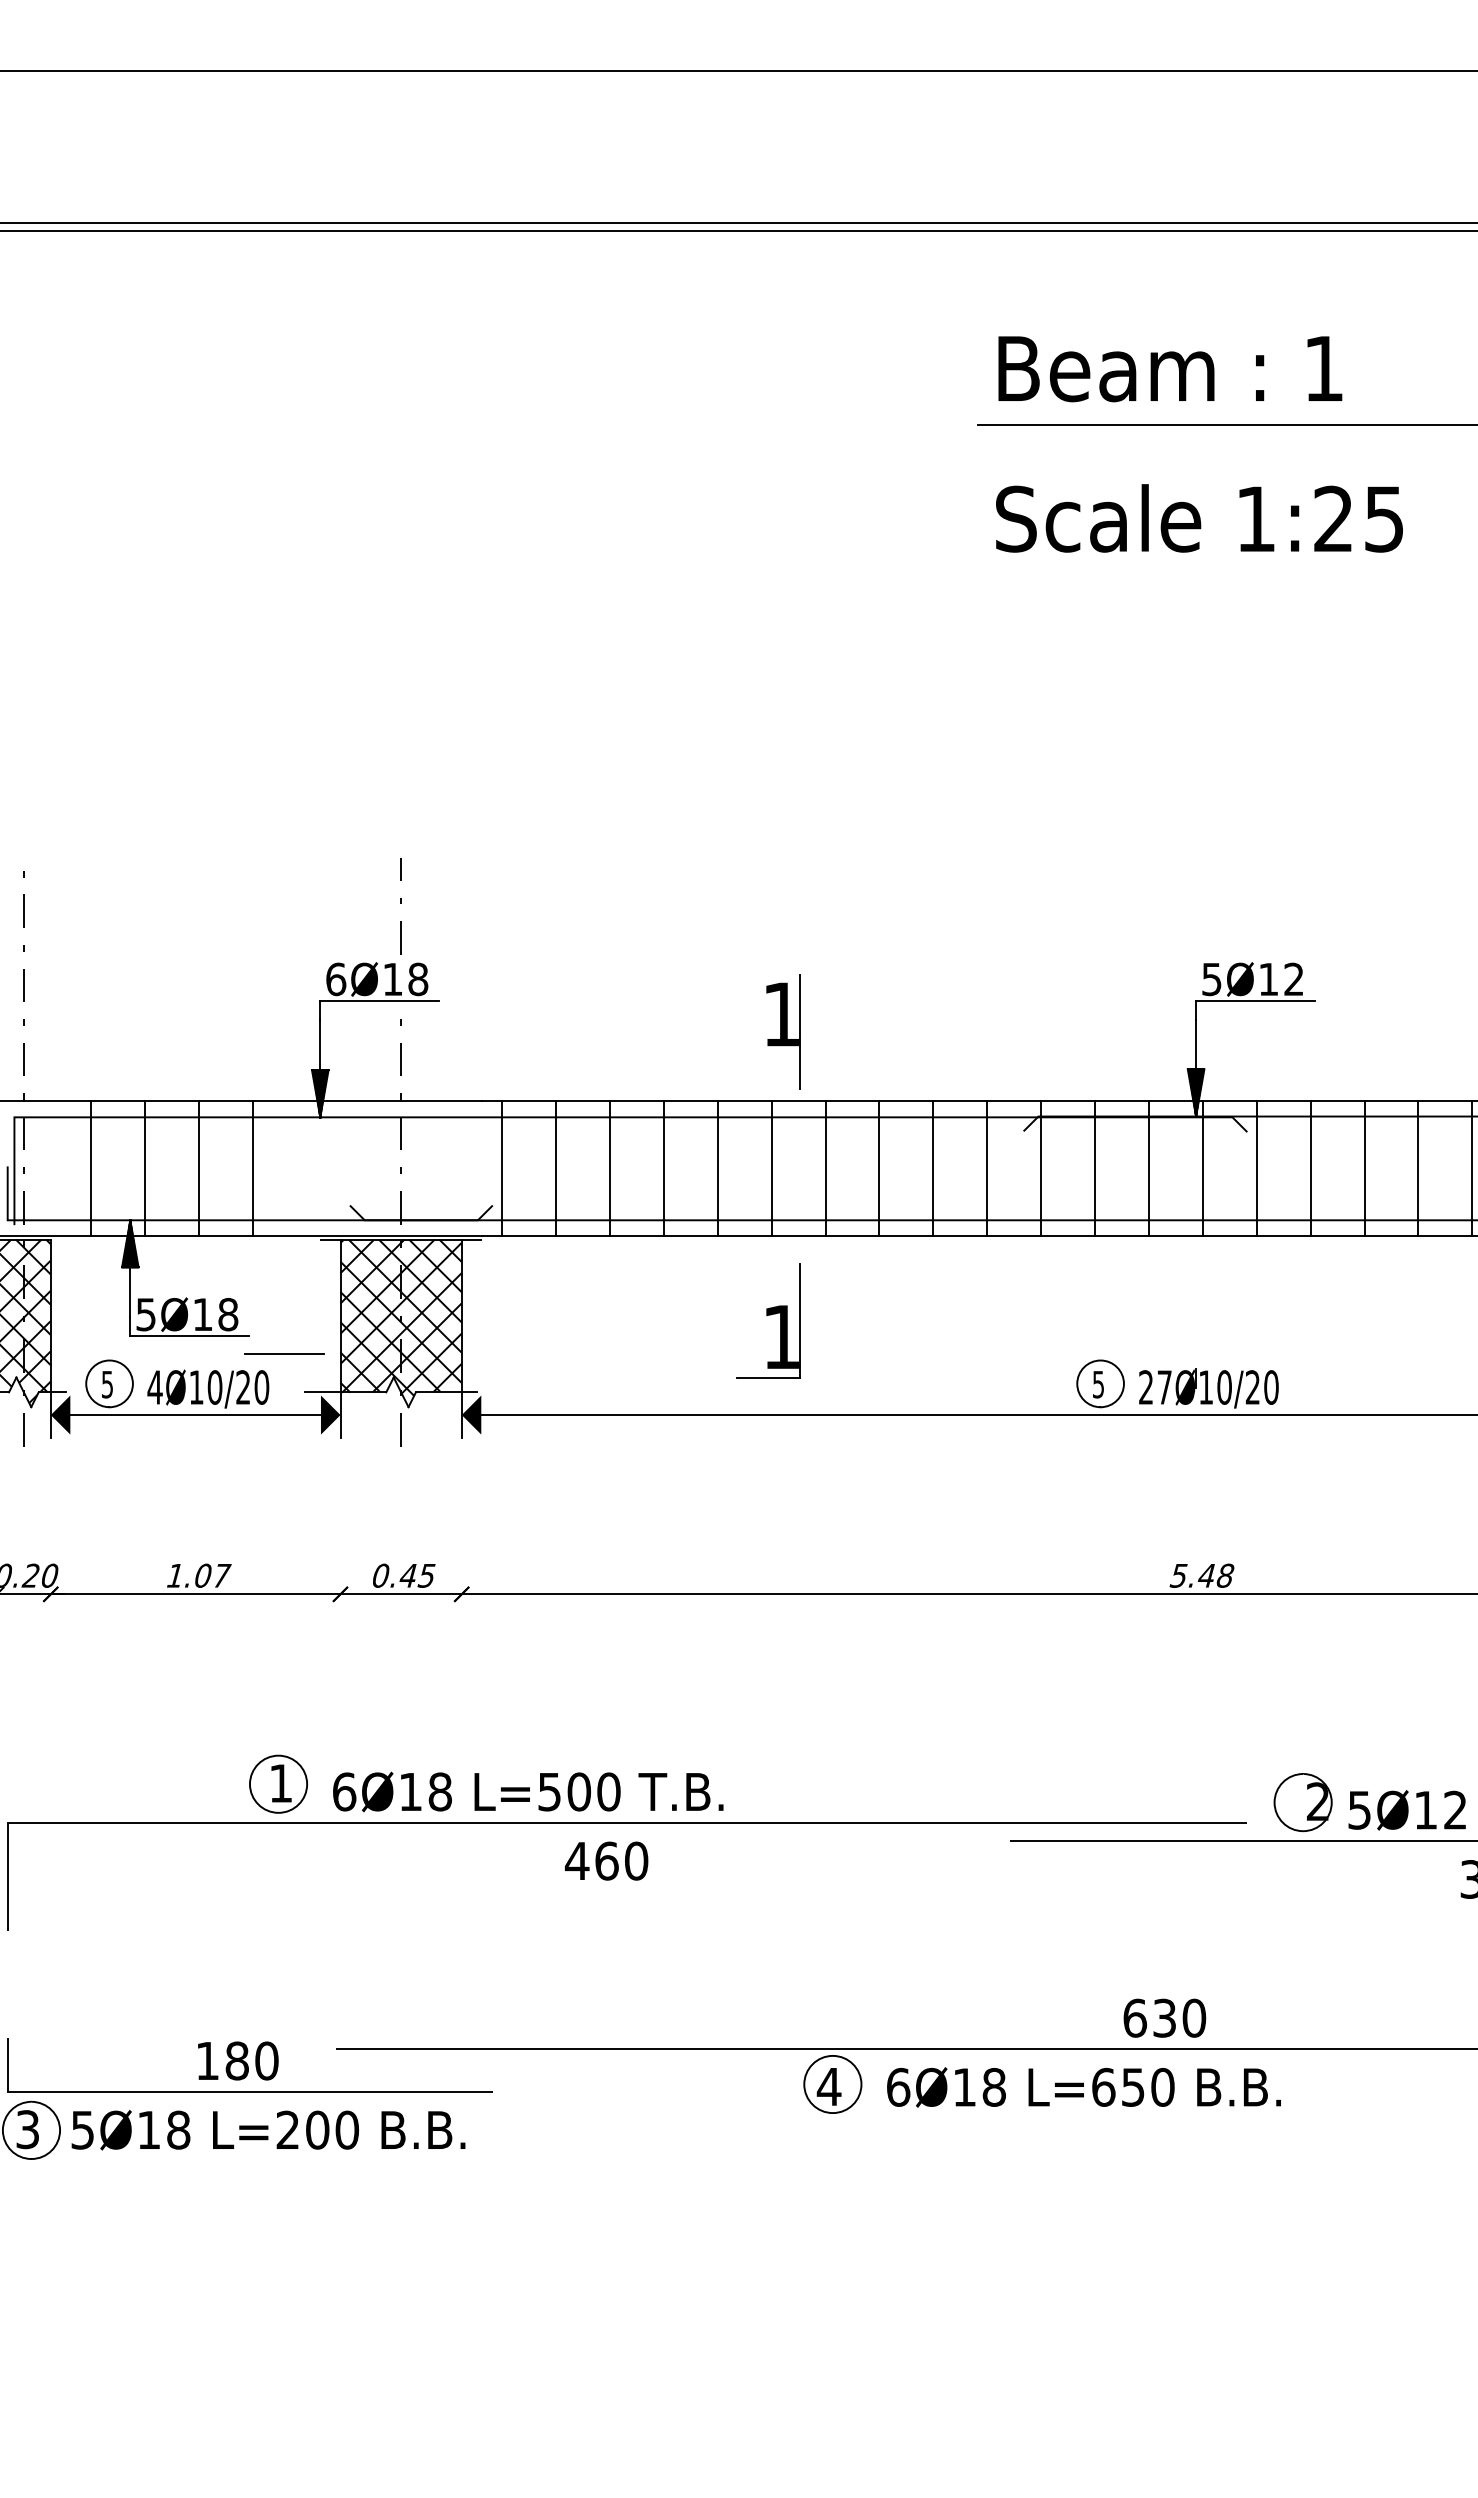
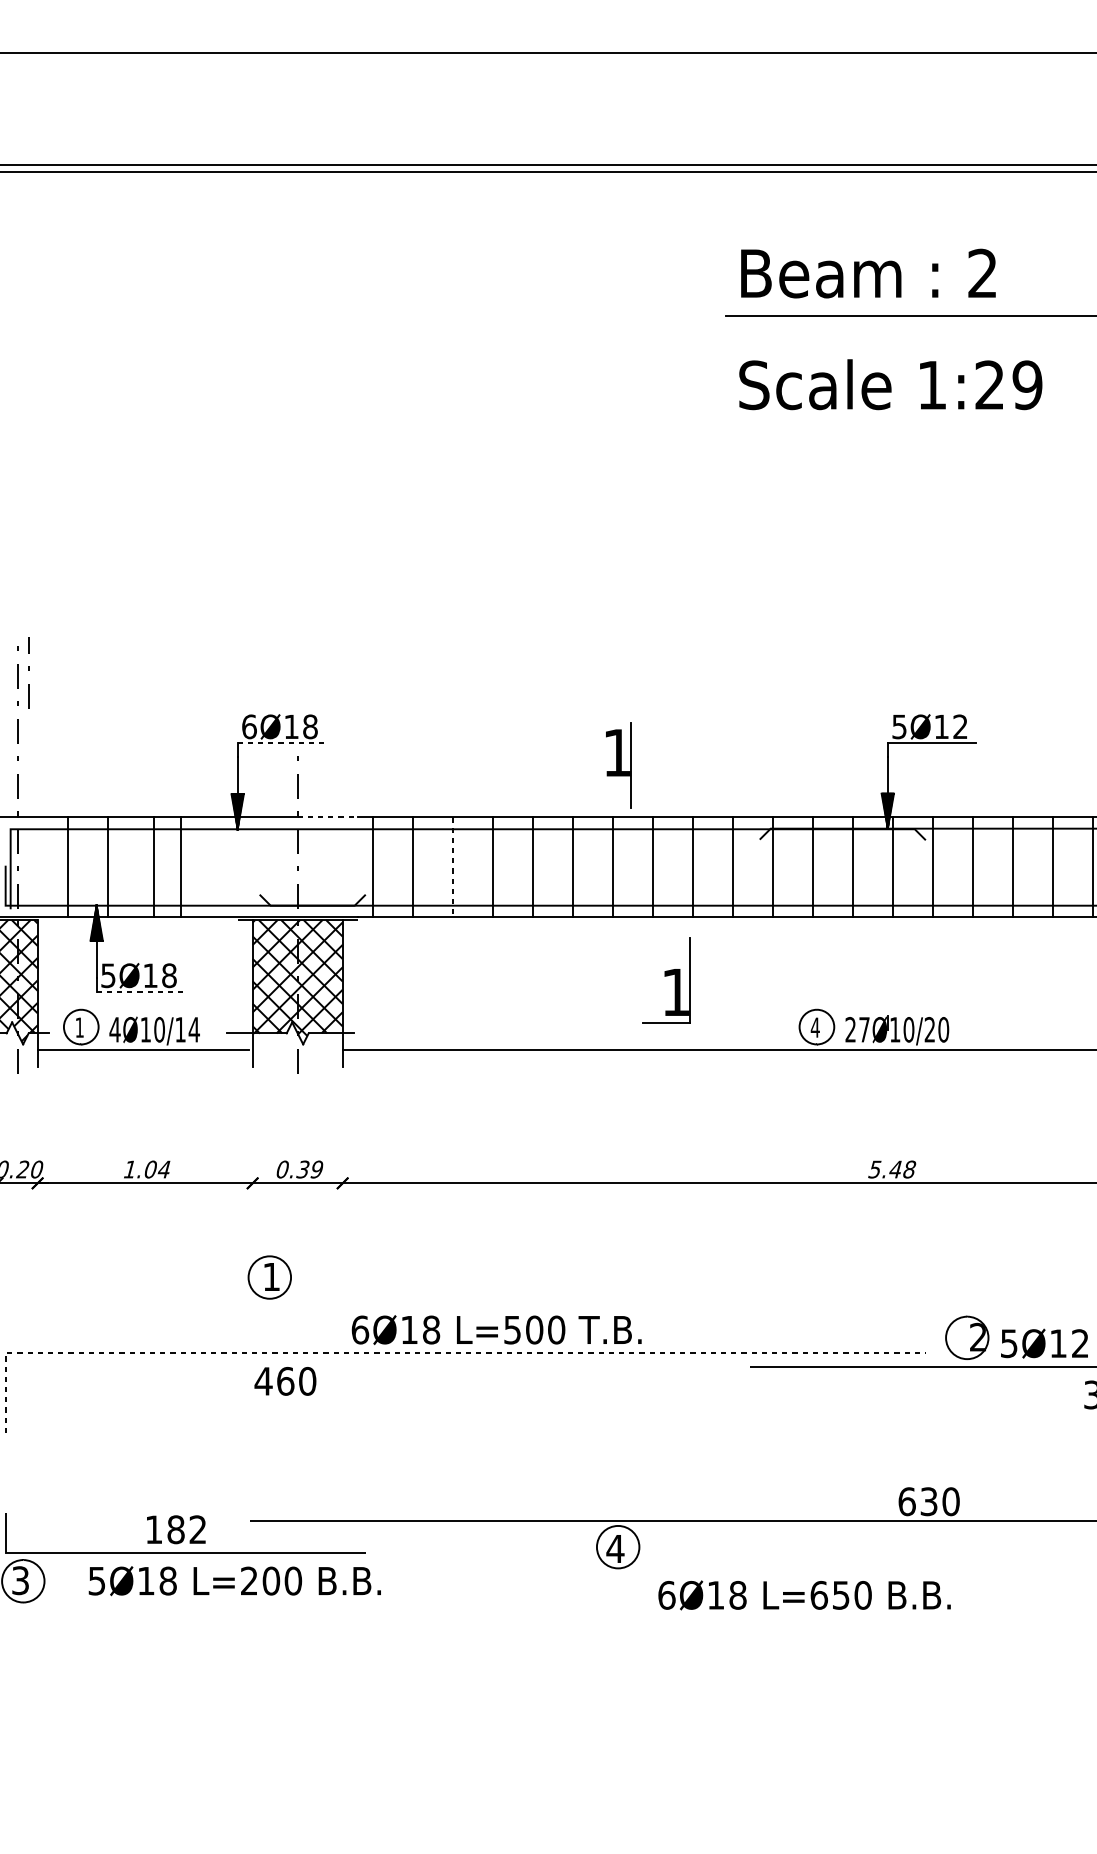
text: (1323, 367) -> (982, 272), 1 -> 2
text: (1384, 518) -> (1027, 384), 1:25 -> 1:29
line: (400, 903) -> (28, 670), moved
line: (380, 1001) -> (282, 743), solid -> dashed
part: (783, 1031) -> (618, 765), moved
line: (442, 1101) -> (328, 817), solid -> dashed
line: (199, 1168) -> (181, 867), moved
line: (252, 1168) -> (153, 867), moved
line: (609, 1169) -> (452, 867), solid -> dashed
part: (768, 1320) -> (666, 980), moved
line: (190, 1336) -> (141, 991), solid -> dashed
line: (283, 1353) -> (210, 1004), removed
text: (107, 1384) -> (79, 1027), 5 -> 1
text: (1098, 1384) -> (815, 1027), 5 -> 4
text: (252, 1387) -> (187, 1029), 4Ø10/20 -> 4Ø10/14
fill: (60, 1414) -> (44, 1049), removed
fill: (330, 1414) -> (245, 1049), removed
fill: (471, 1414) -> (349, 1049), removed
text: (221, 1575) -> (164, 1169), 1.07 -> 1.04
text: (417, 1575) -> (309, 1169), 0.45 -> 0.39
part: (278, 1783) -> (269, 1276), moved
text: (528, 1791) -> (496, 1329), moved
line: (573, 1822) -> (425, 1352), solid -> dashed
text: (606, 1860) -> (285, 1380), moved
text: (1164, 2017) -> (928, 1501), moved
text: (266, 2060) -> (197, 1529), 180 -> 182
text: (1083, 2087) -> (804, 1595), moved
text: (268, 2130) -> (234, 1581), moved

